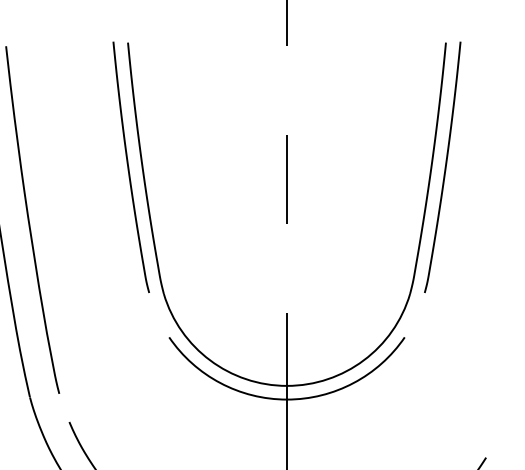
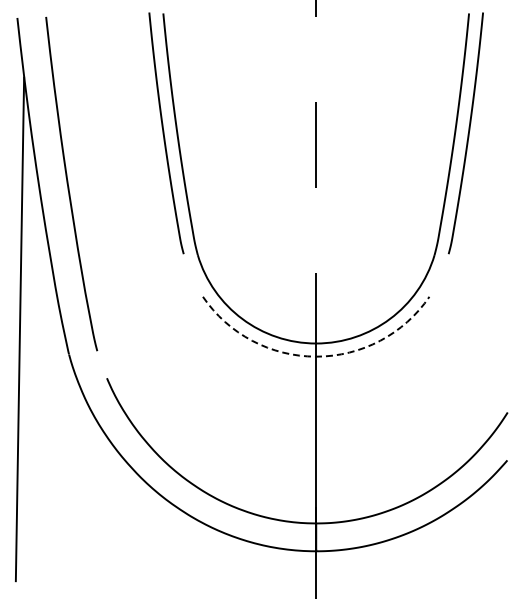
arc: (287, 399) -> (316, 356), solid -> dashed

